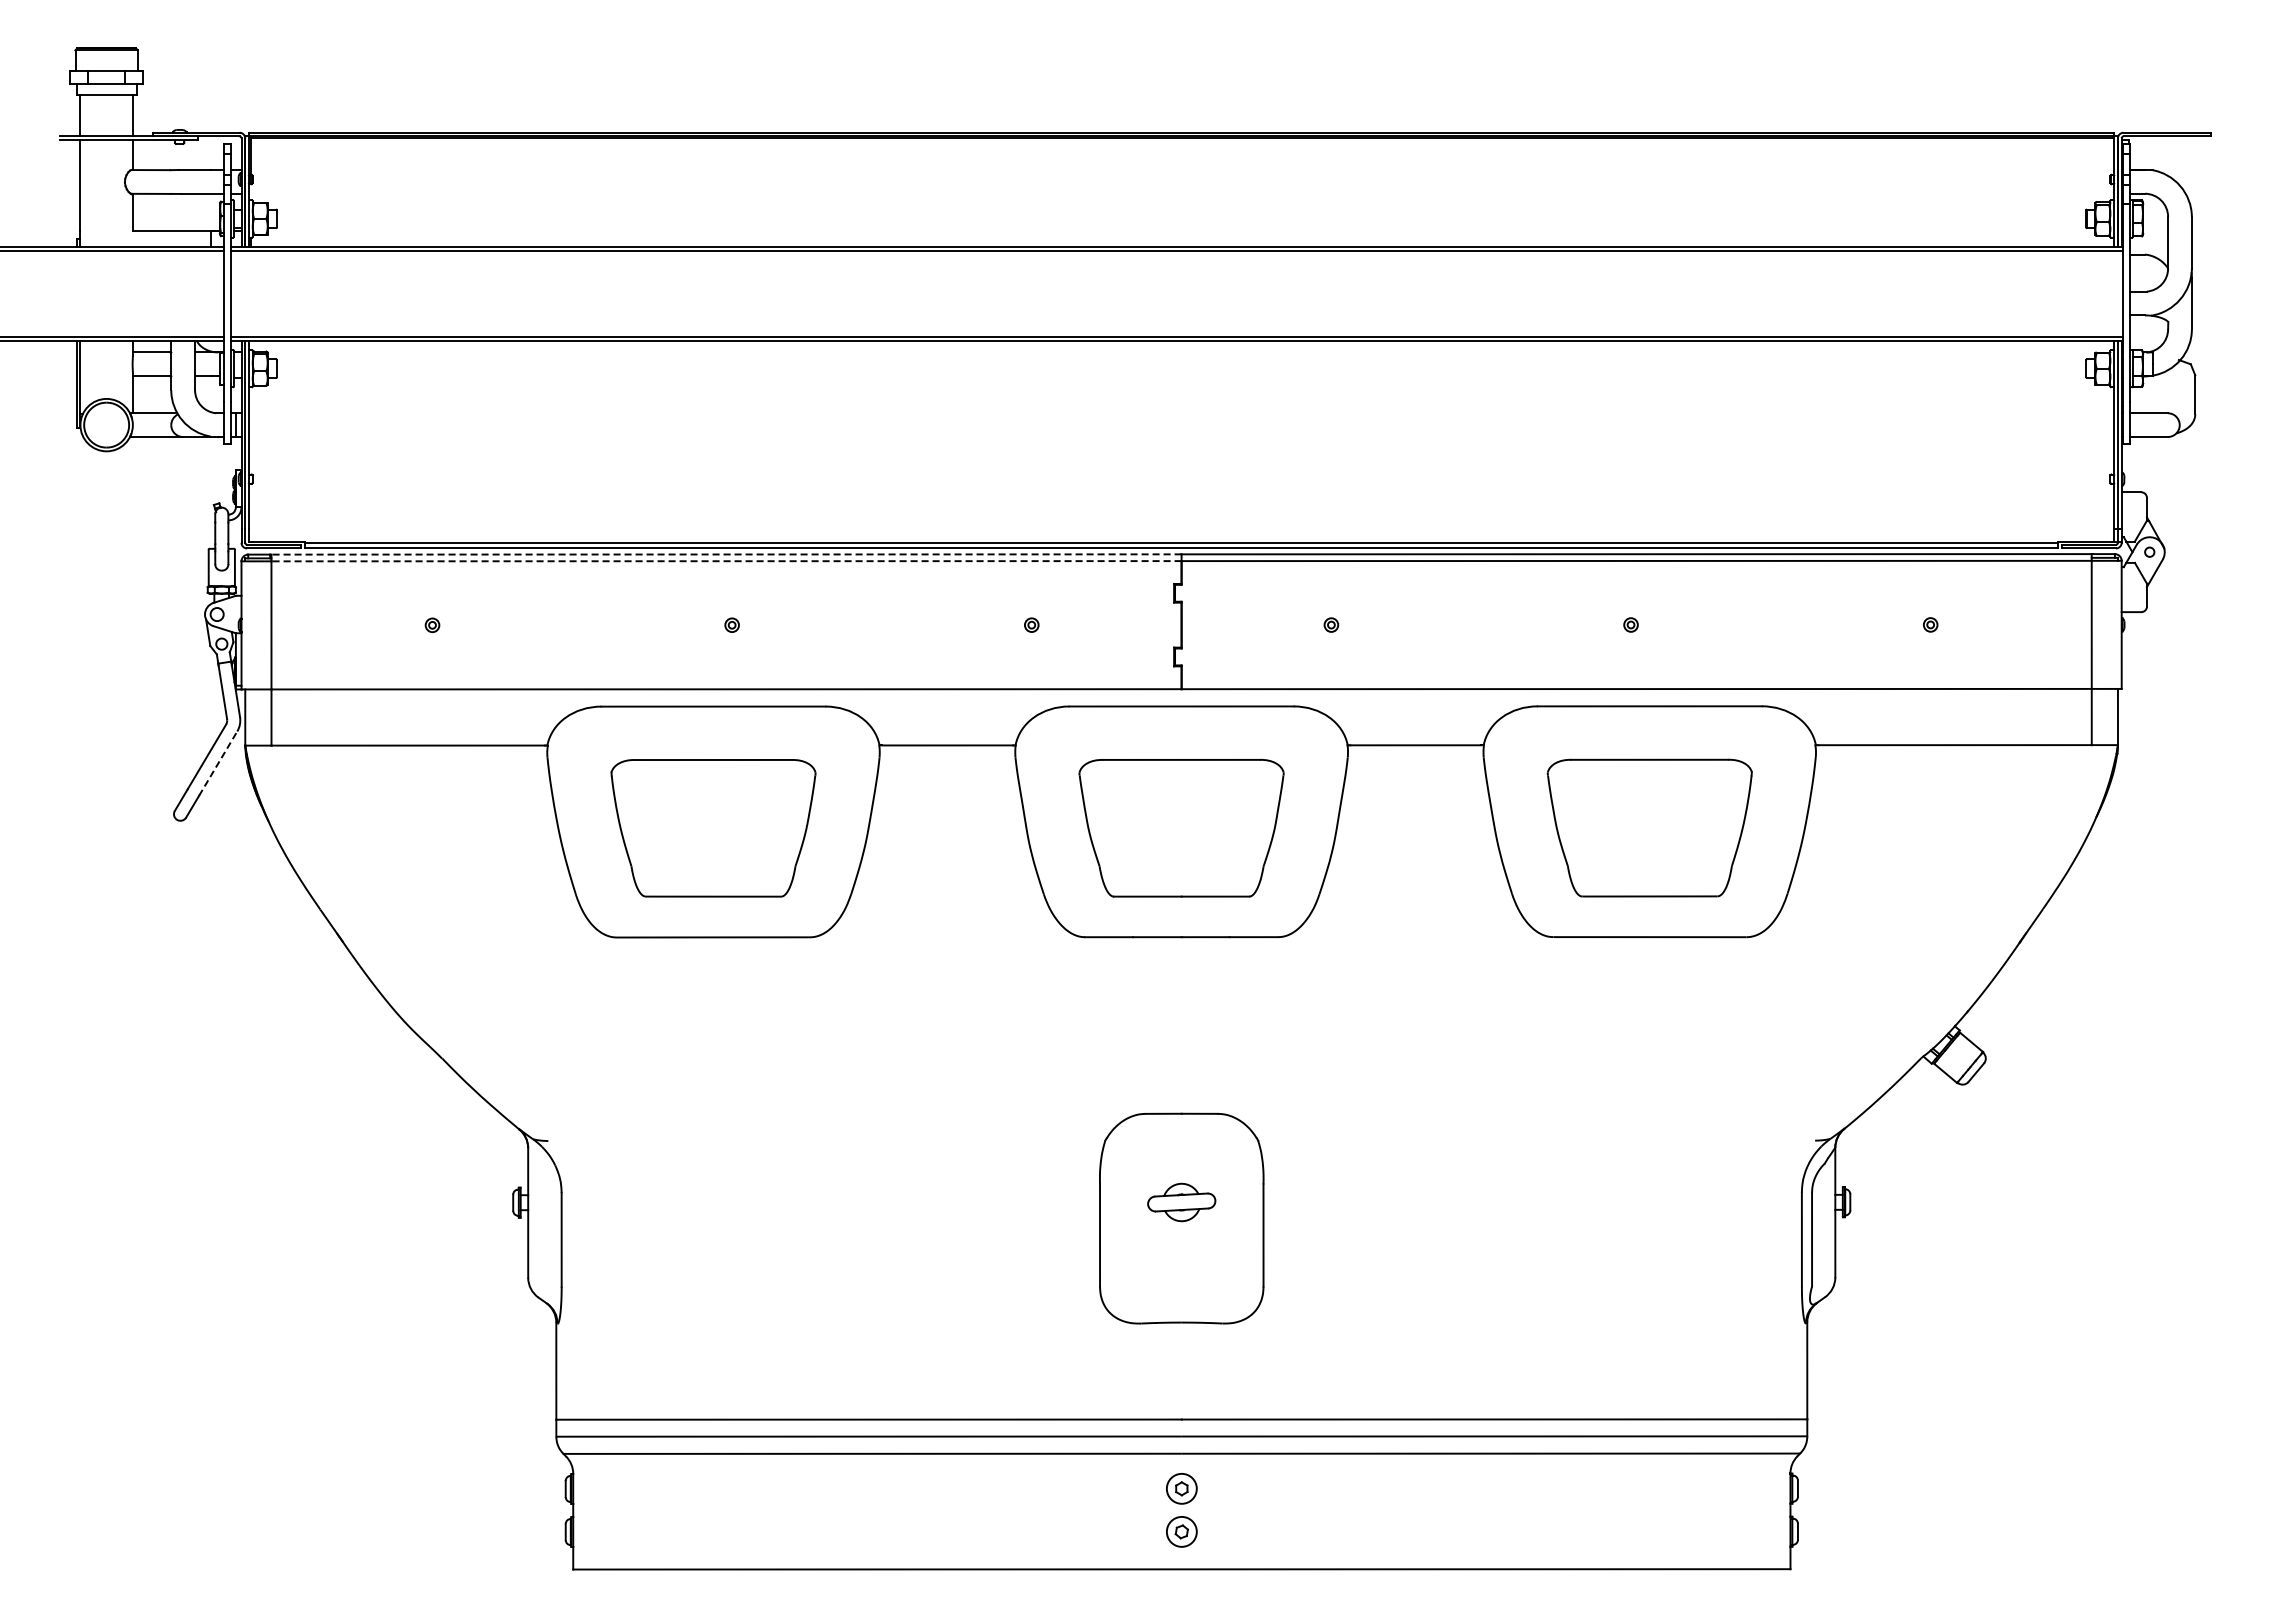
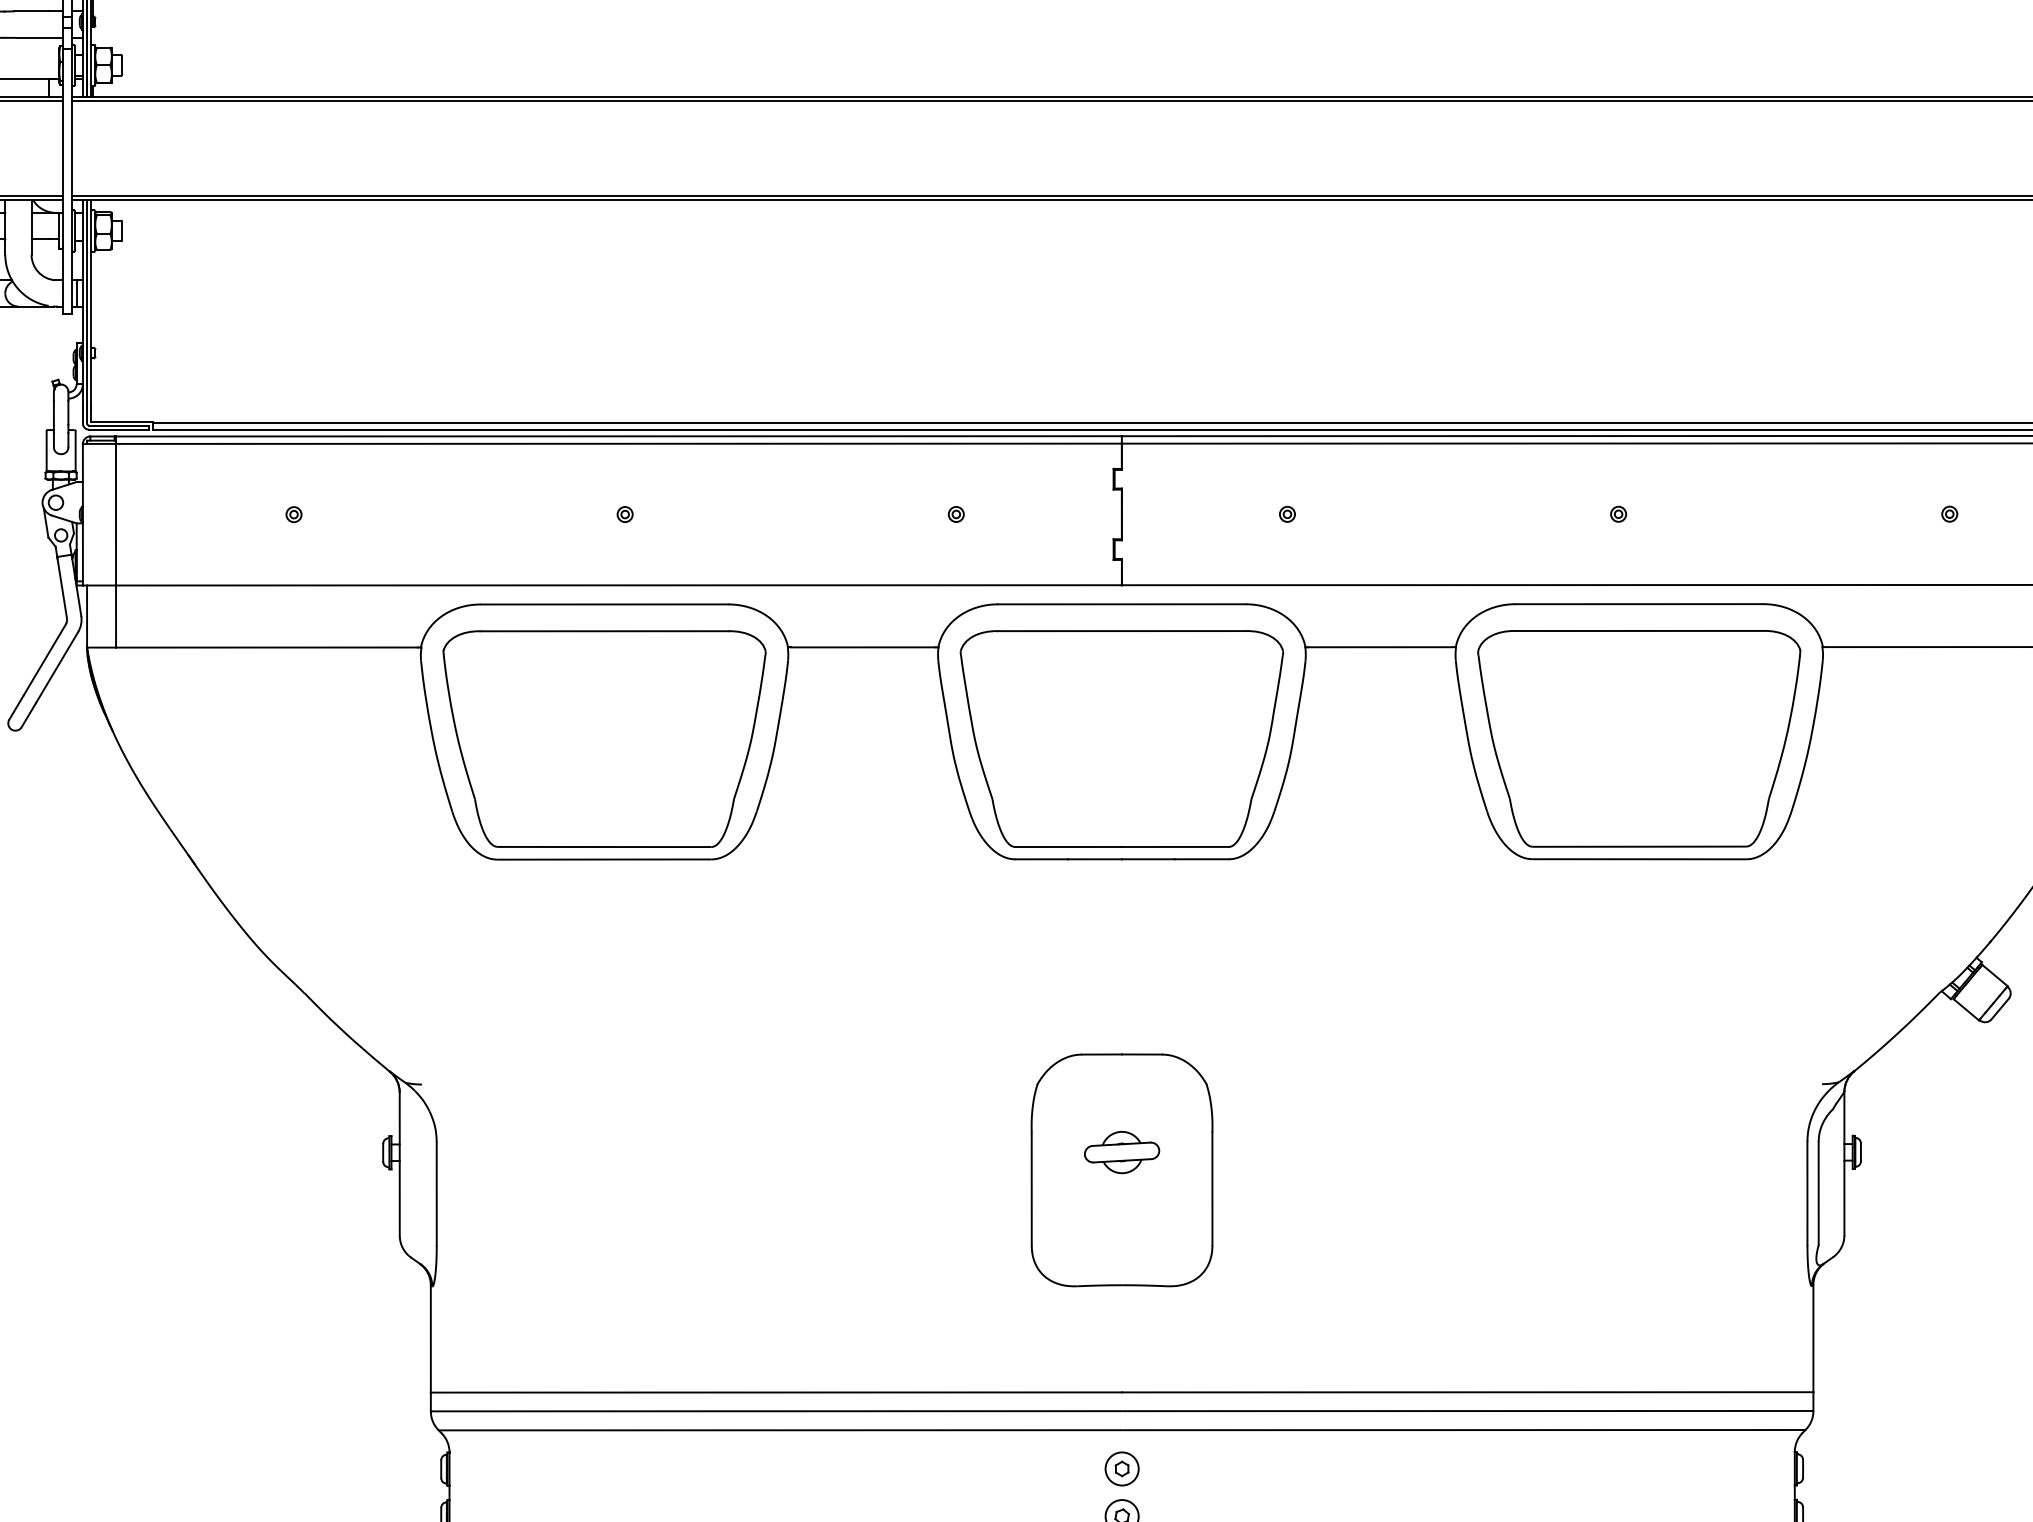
line: (726, 554) -> (618, 436), dashed -> solid
line: (726, 561) -> (618, 444), dashed -> solid
line: (218, 763) -> (57, 667), dashed -> solid
part: (713, 827) -> (604, 738), size x1.43
part: (1181, 827) -> (1121, 738), size x1.43
part: (1649, 827) -> (1639, 738), size x1.43

